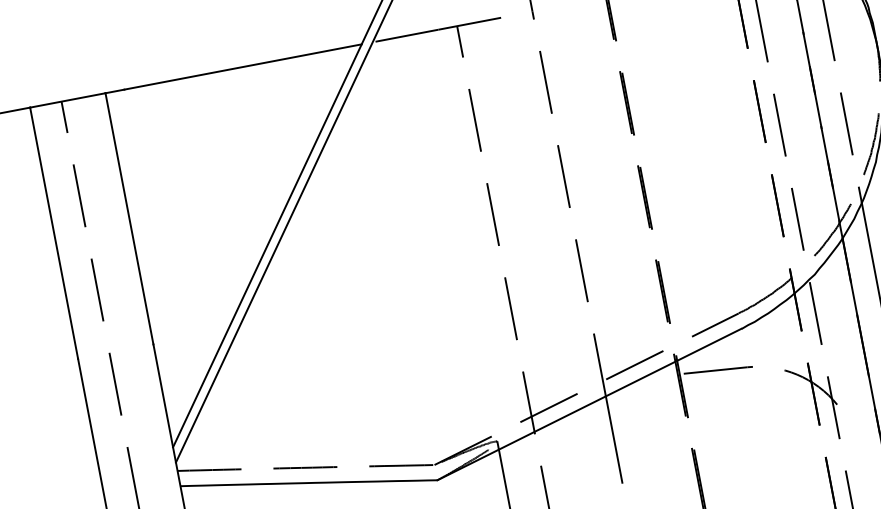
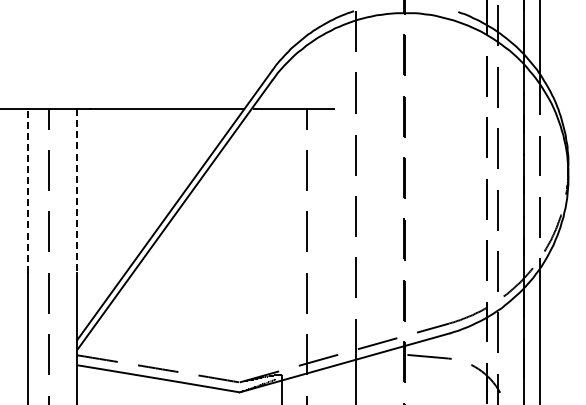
line: (129, 219) -> (77, 191), solid -> dashed
line: (54, 233) -> (28, 191), solid -> dashed

